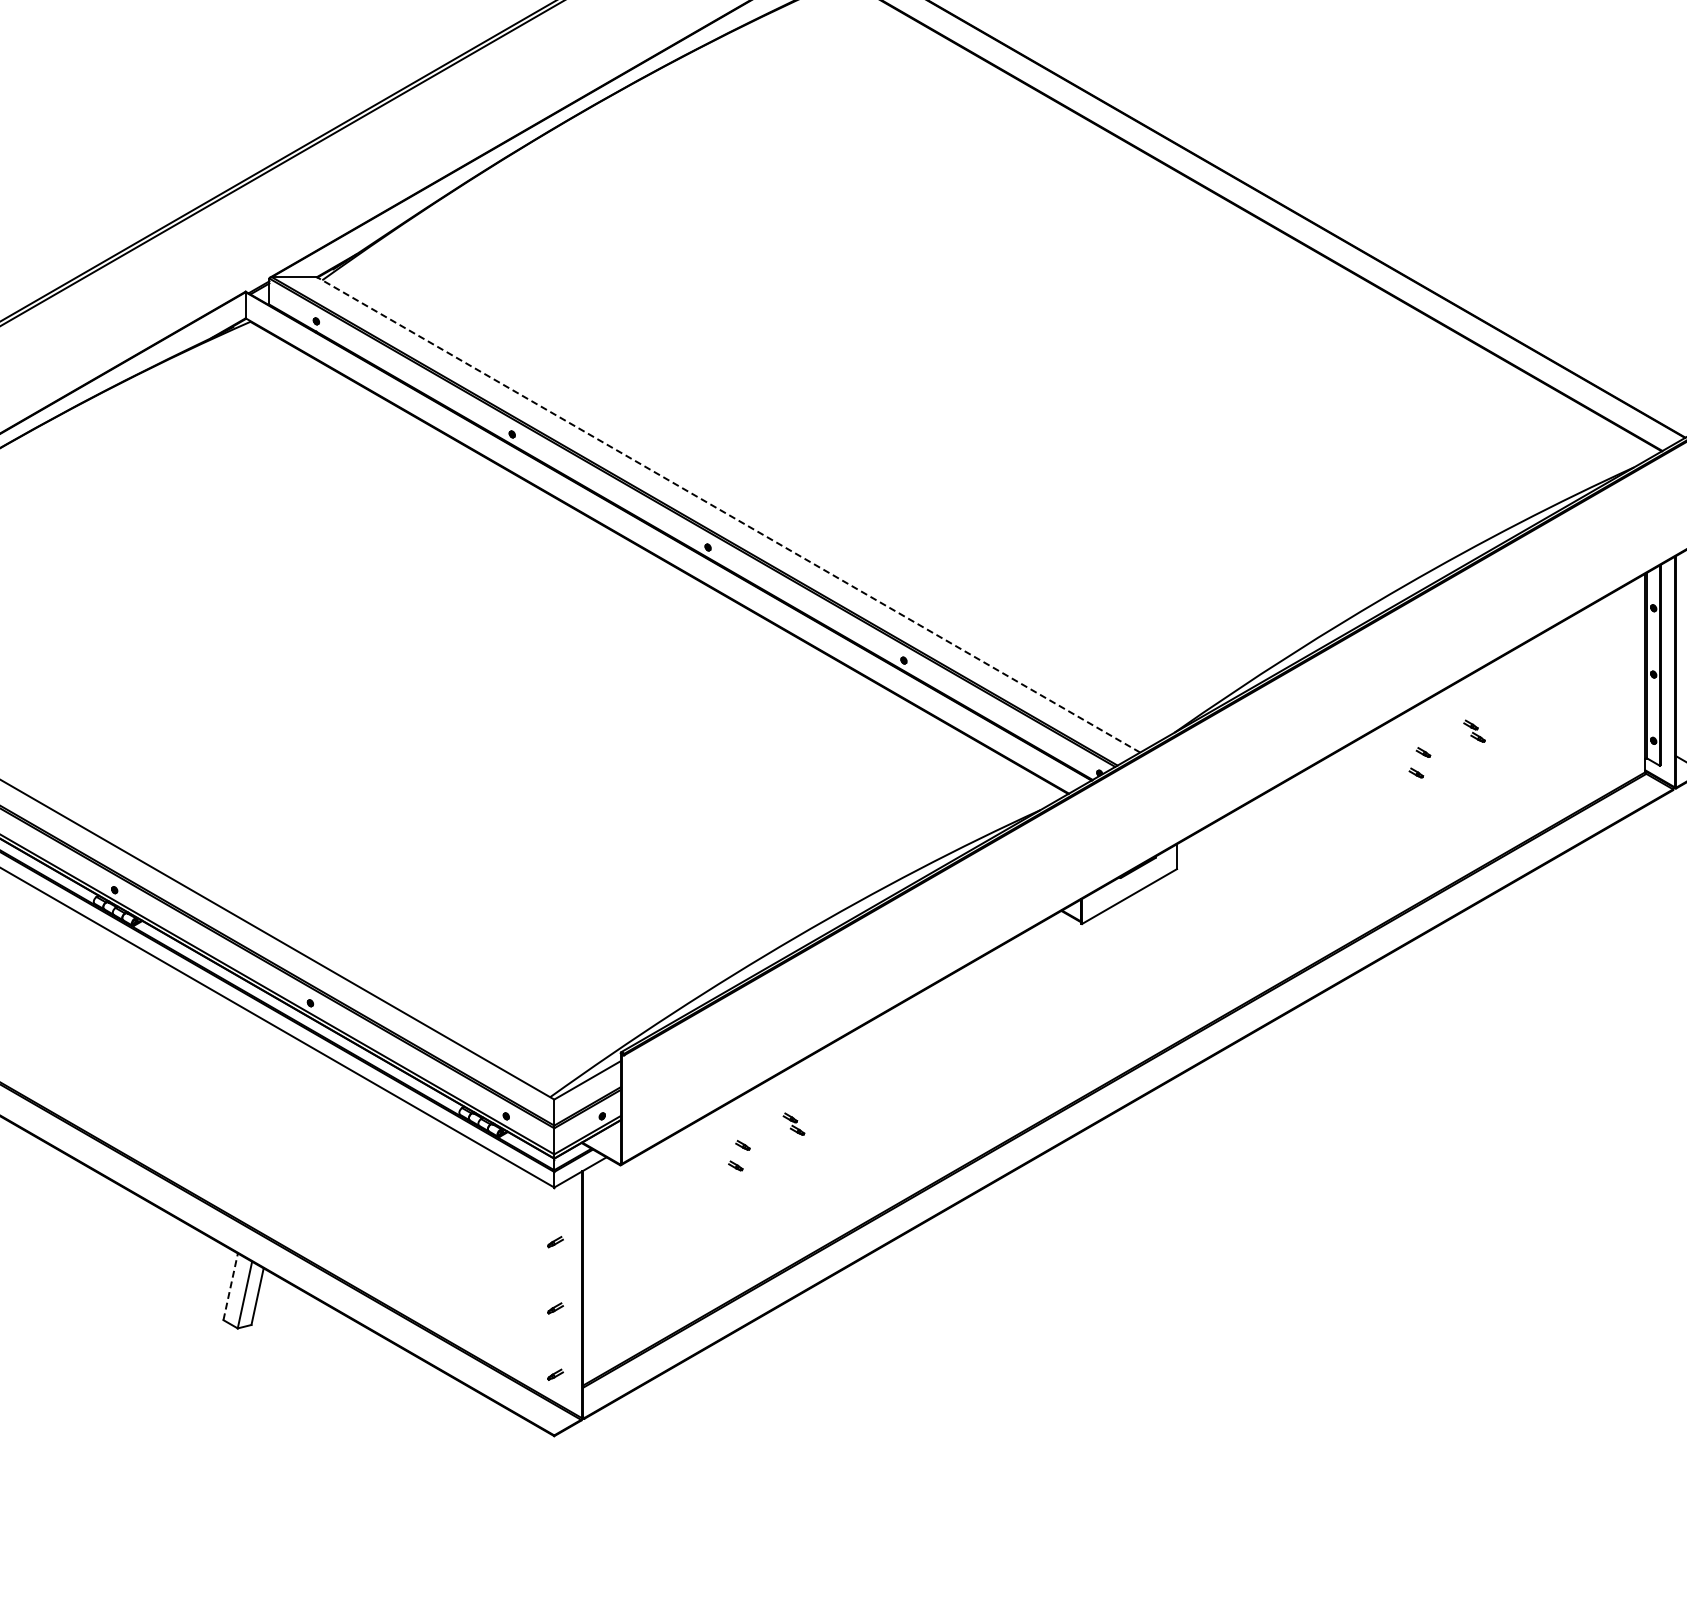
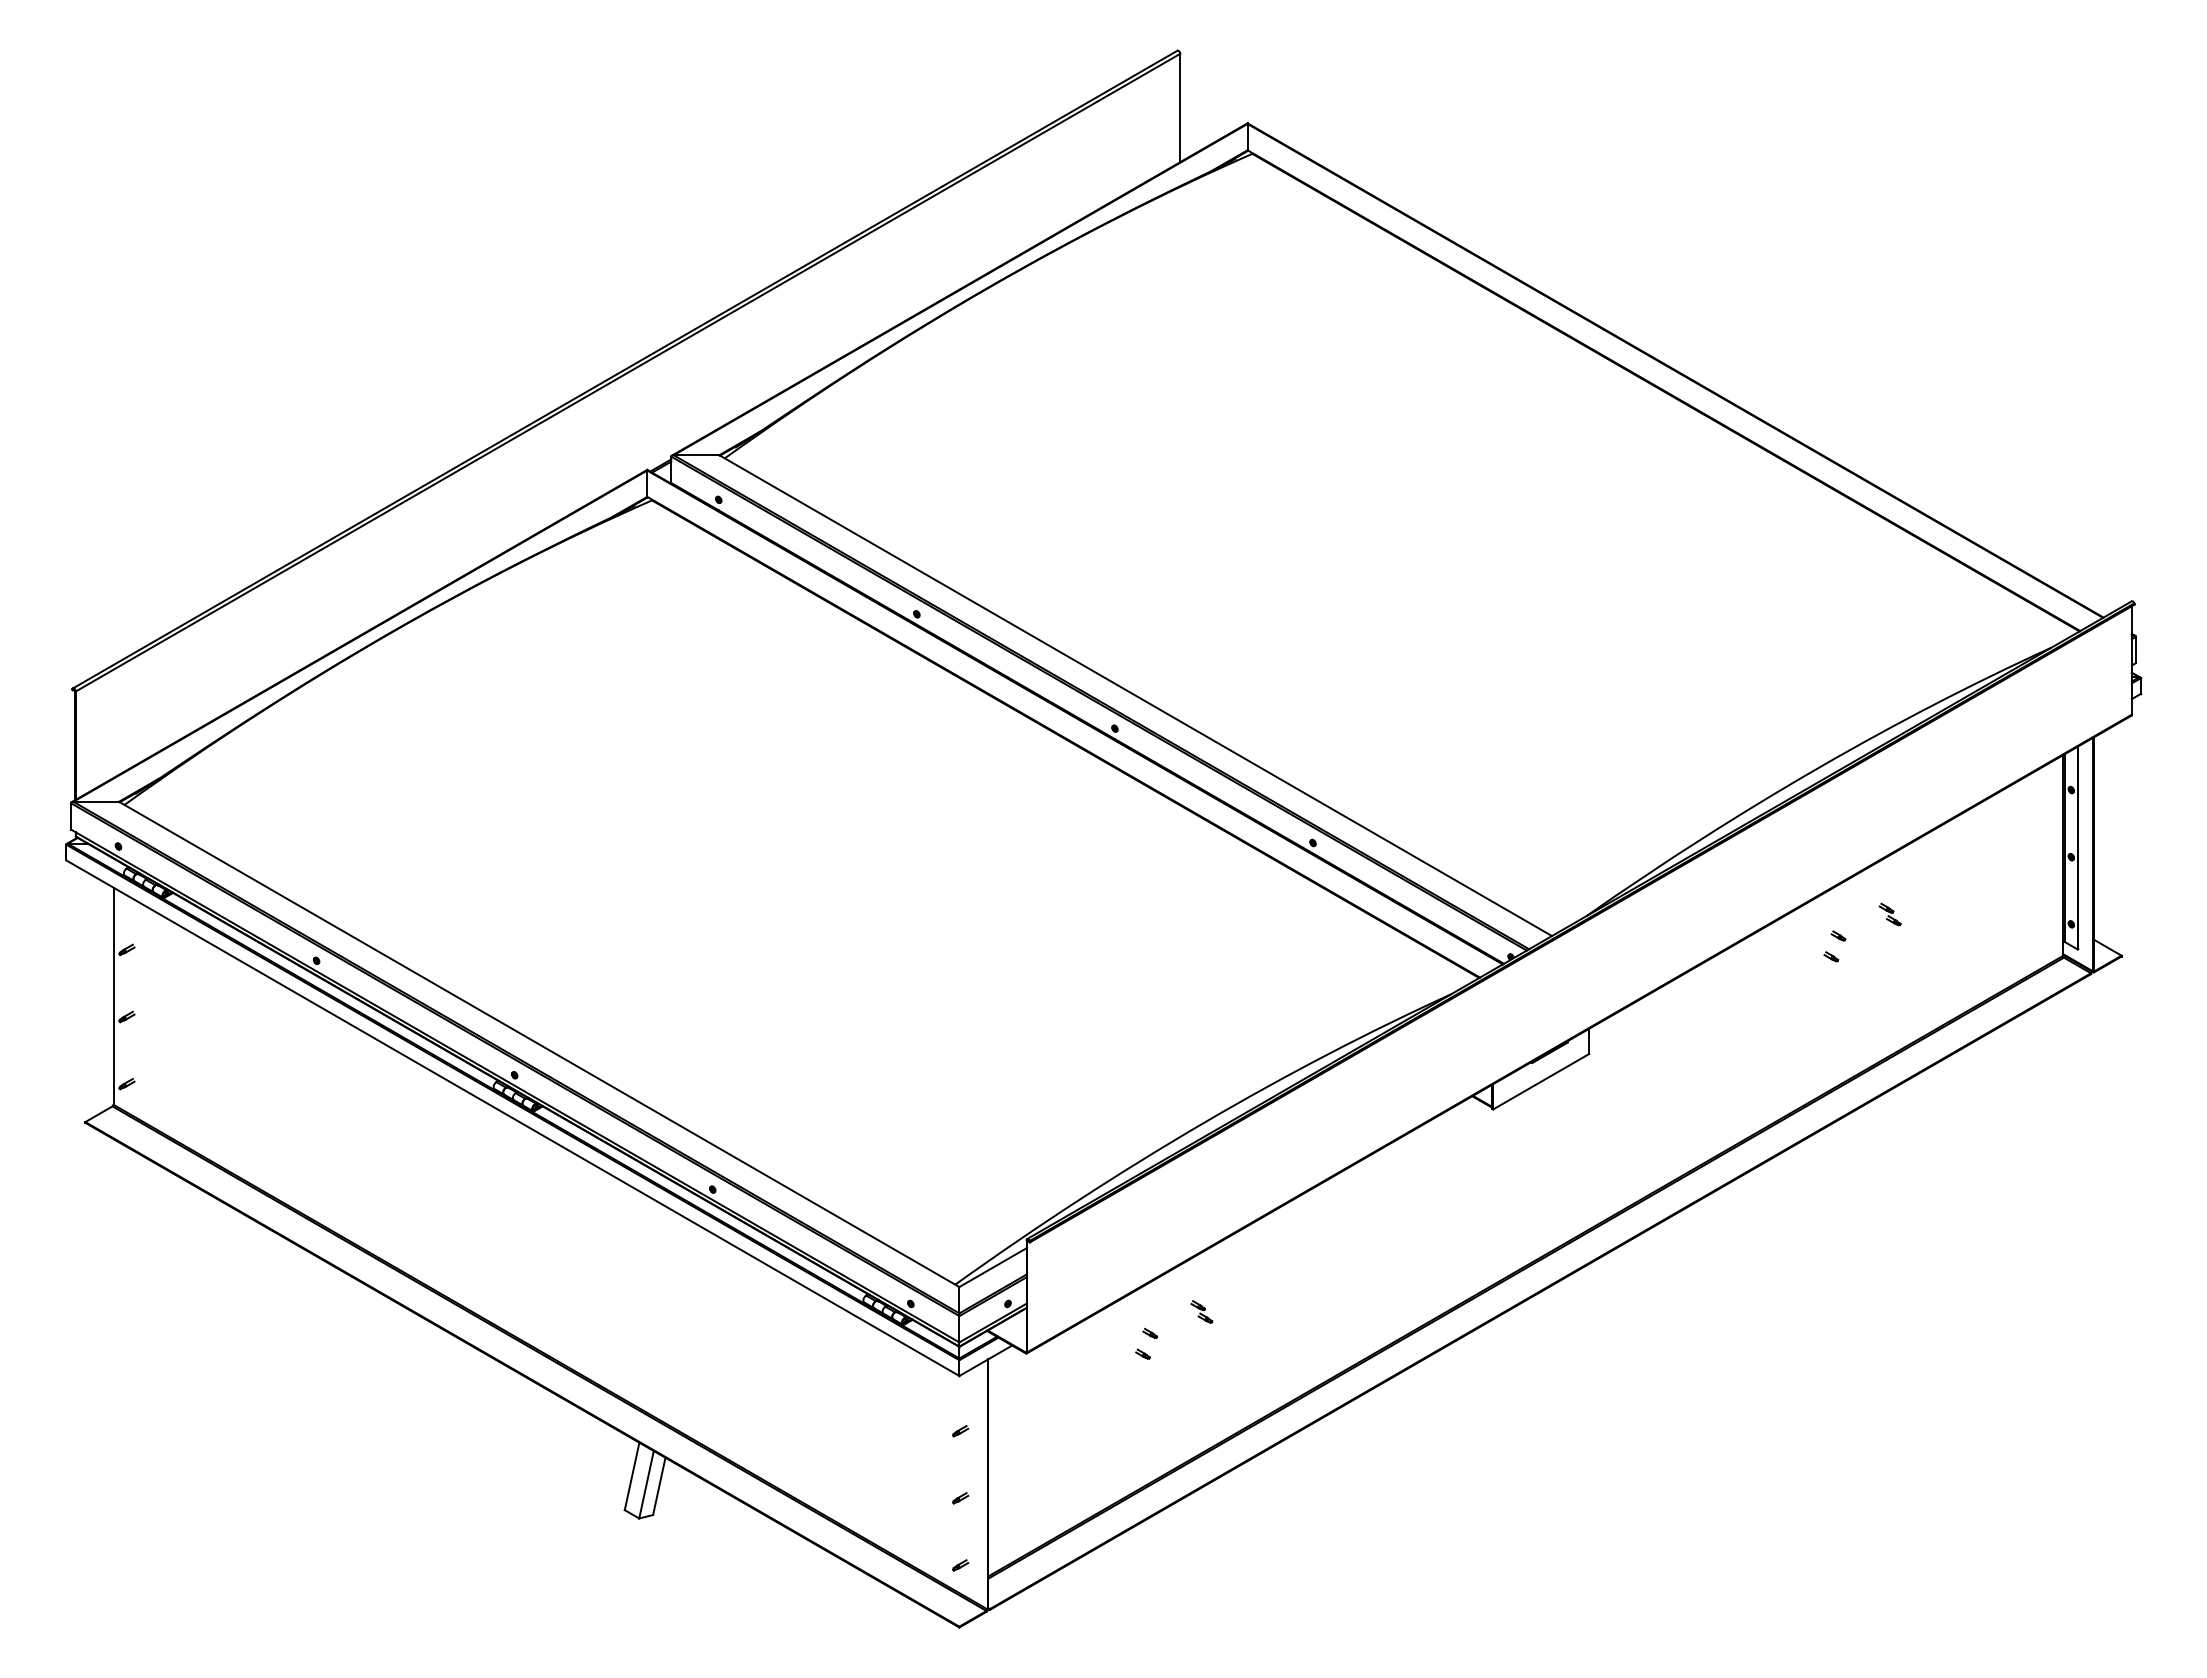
line: (728, 514) -> (1135, 695), dashed -> solid
line: (231, 1286) -> (632, 1476), dashed -> solid

